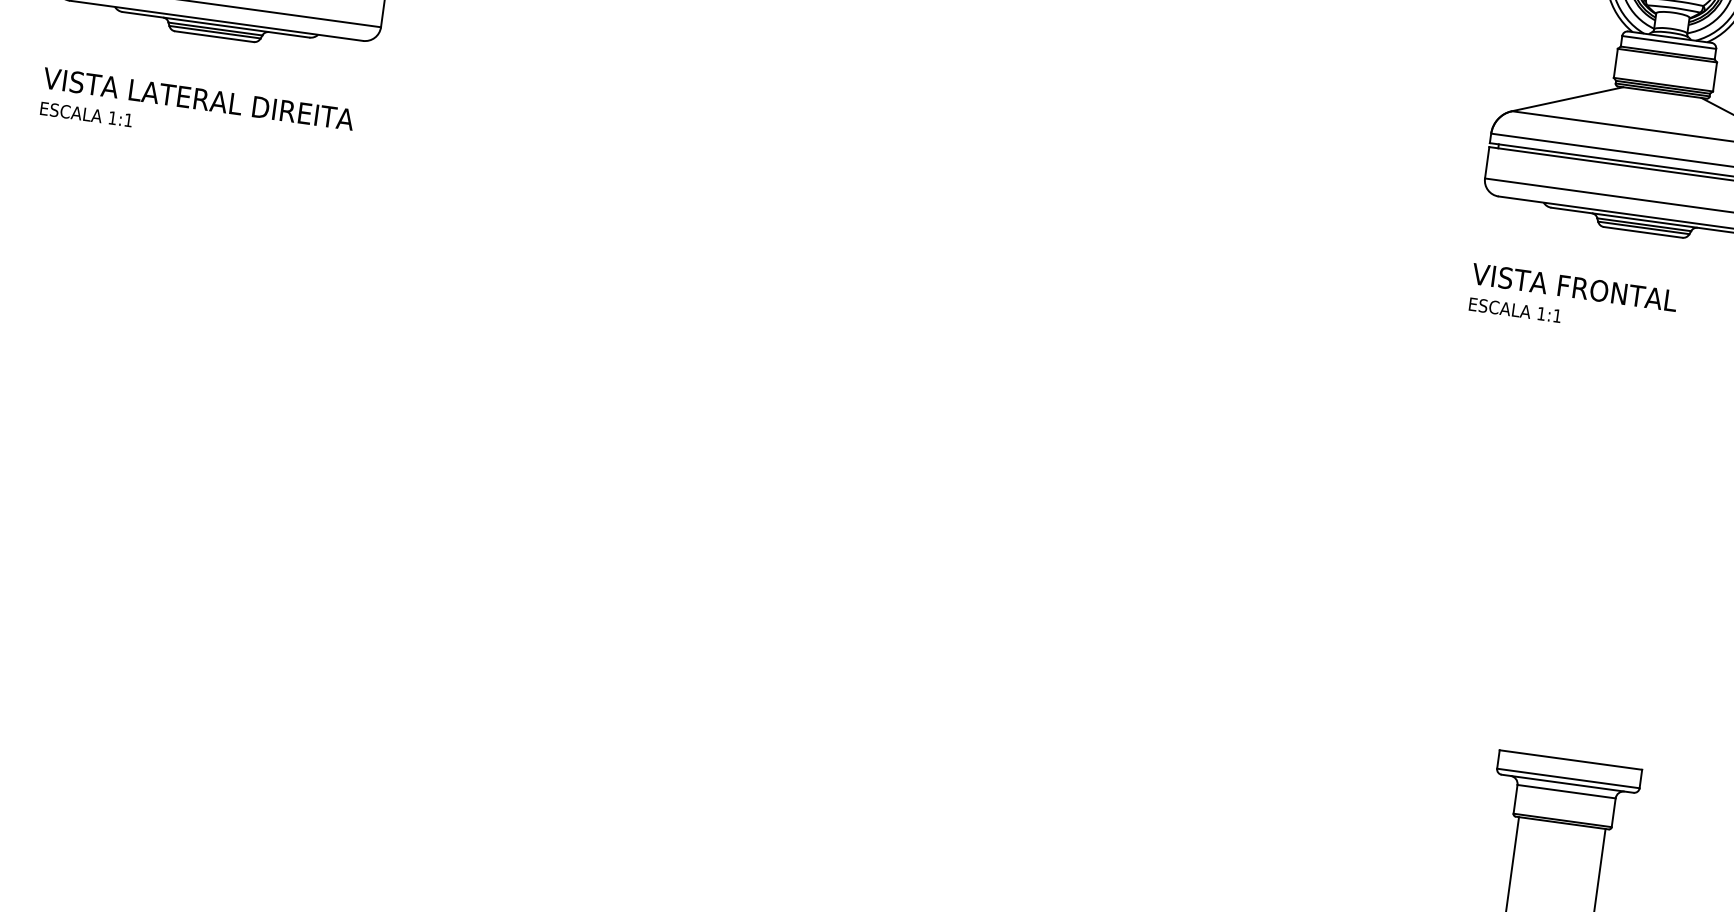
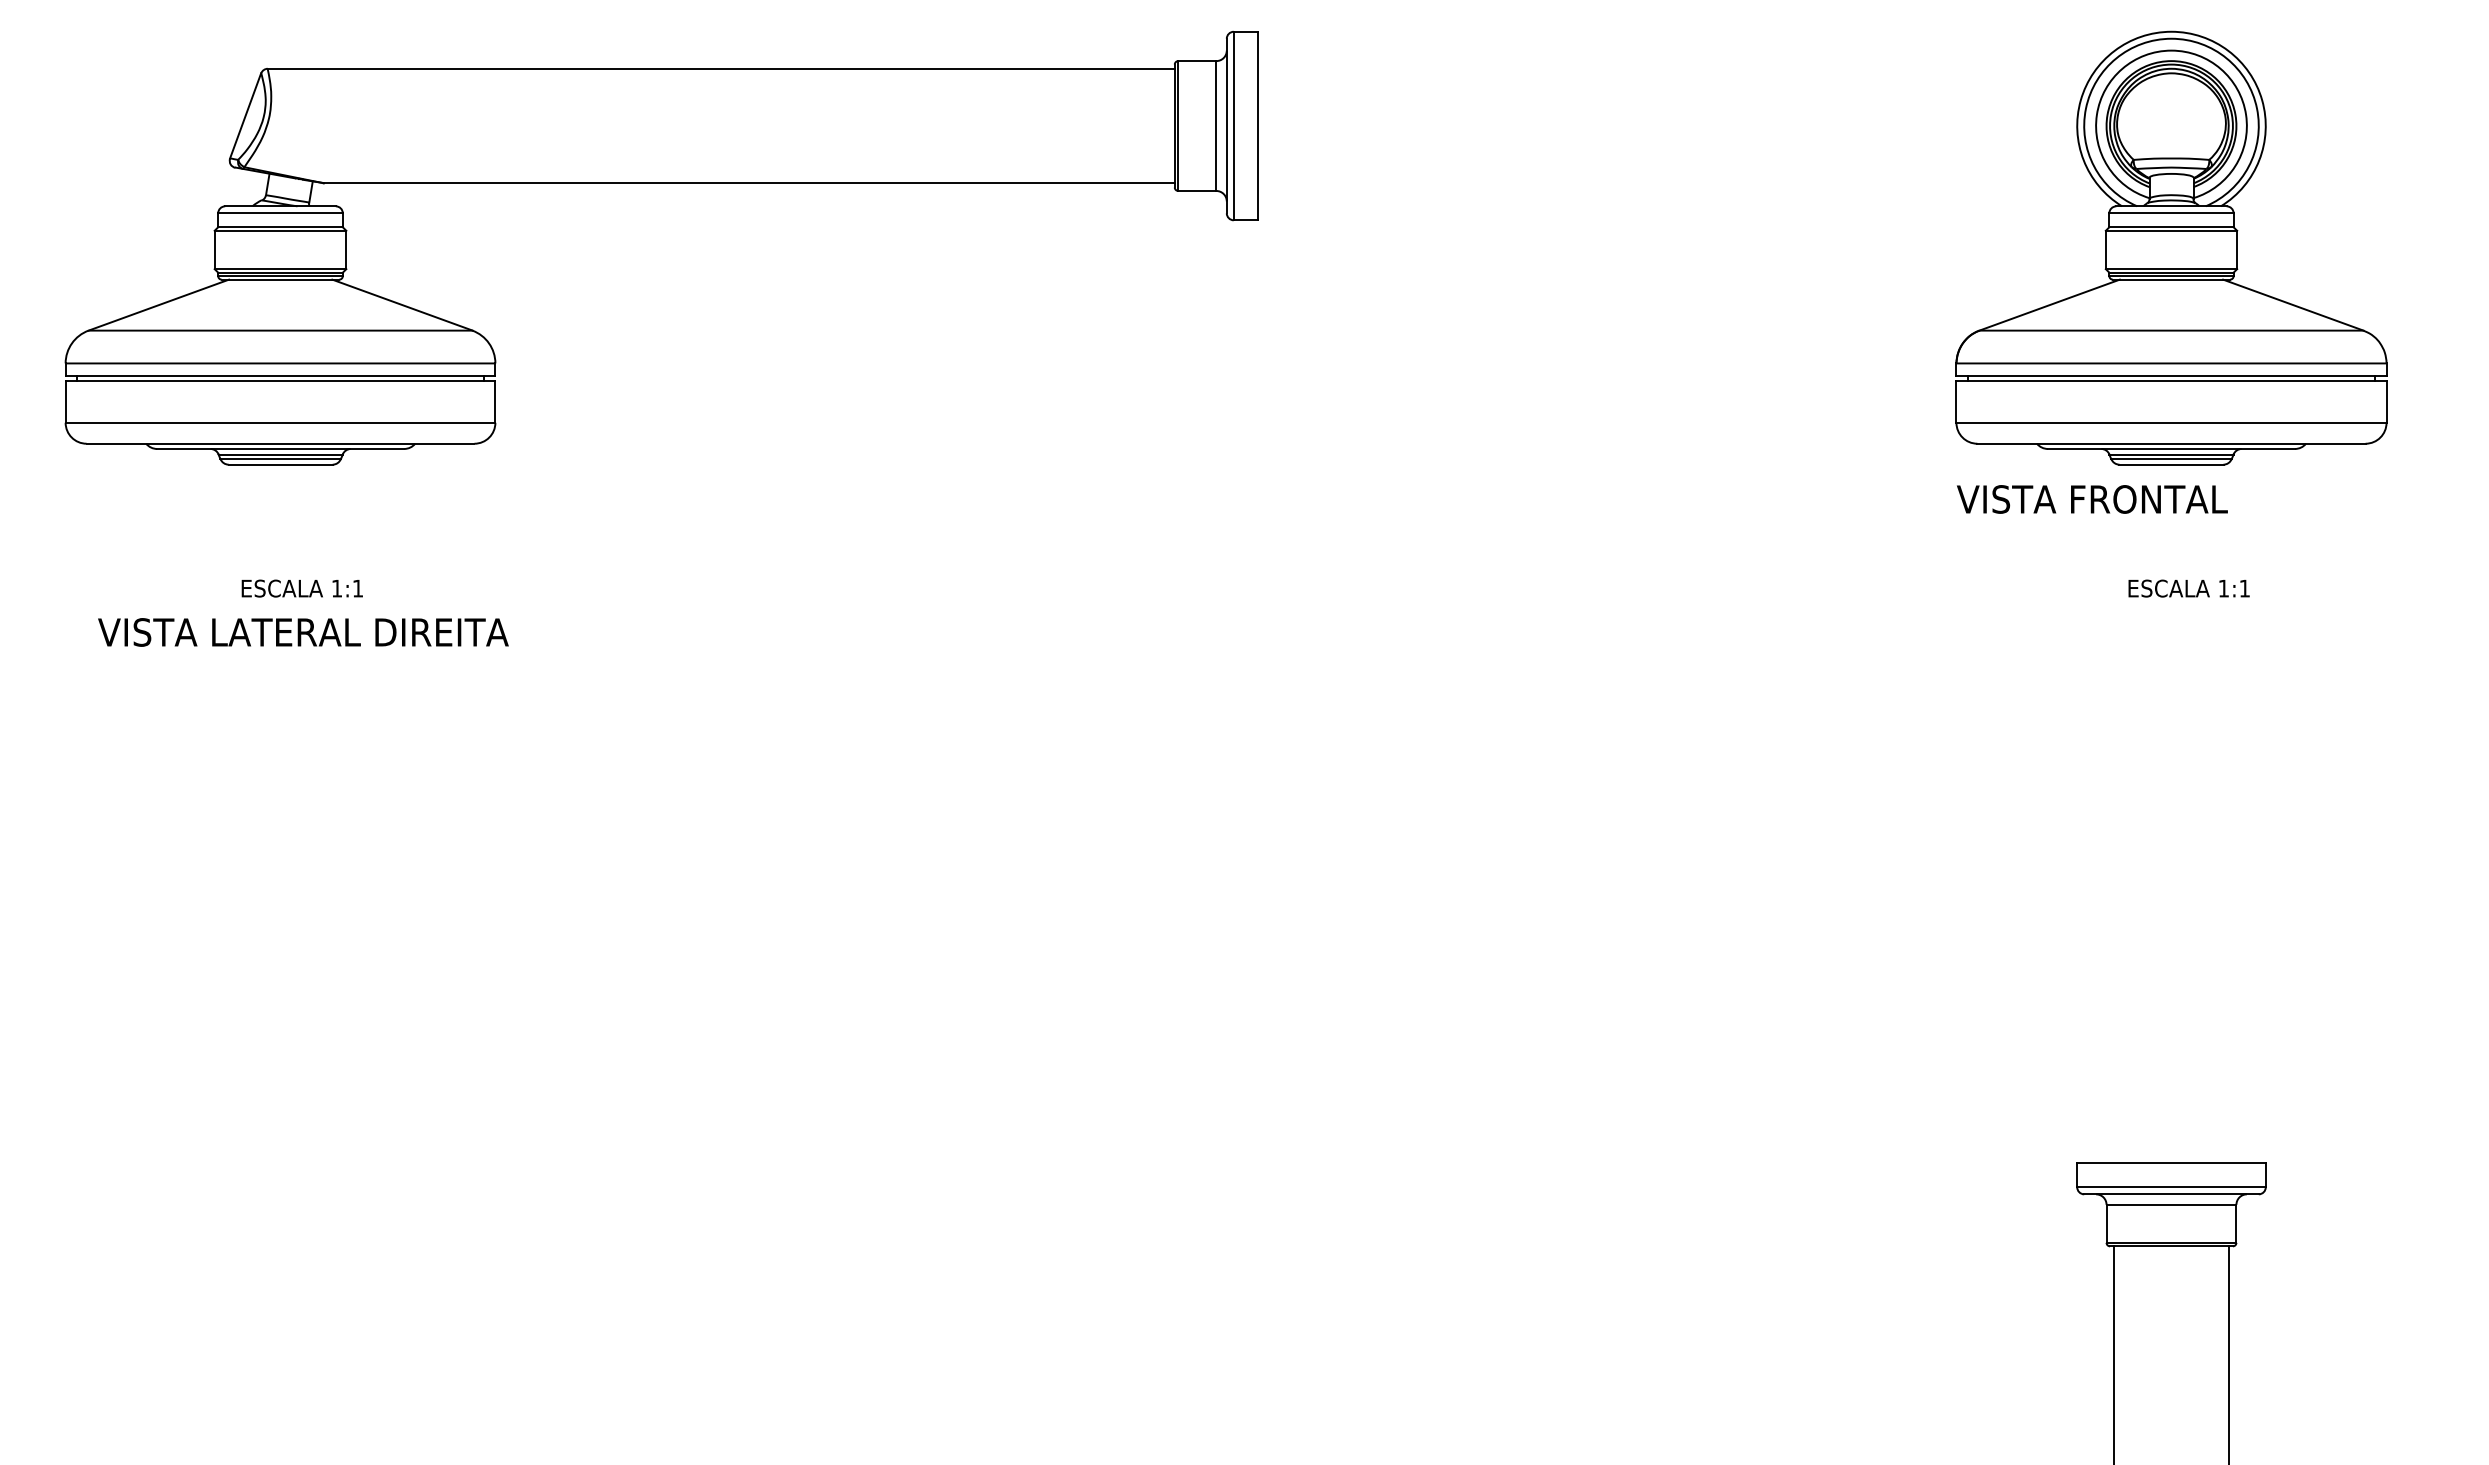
text: (198, 99) -> (303, 632), moved
text: (85, 114) -> (301, 588), moved
text: (1574, 287) -> (2092, 499), moved
text: (1514, 310) -> (2188, 588), moved

